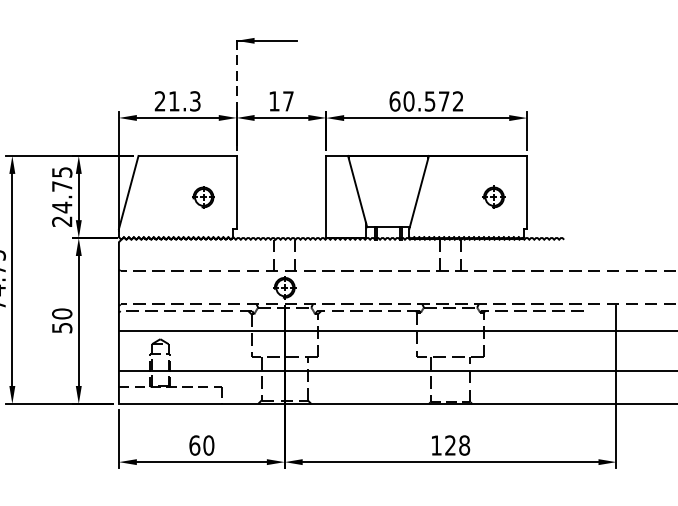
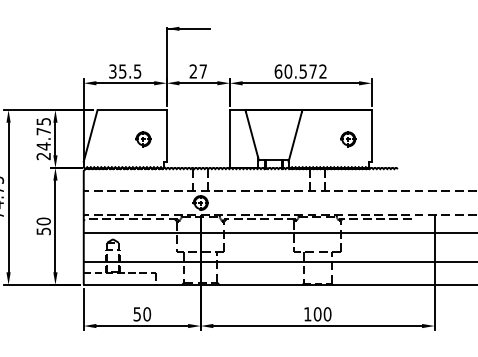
line: (236, 75) -> (166, 53), dashed -> solid
text: (178, 101) -> (125, 71), 21.3 -> 35.5
text: (273, 101) -> (192, 71), 17 -> 27
text: (195, 445) -> (137, 314), 60 -> 50
text: (457, 445) -> (322, 314), 128 -> 100

